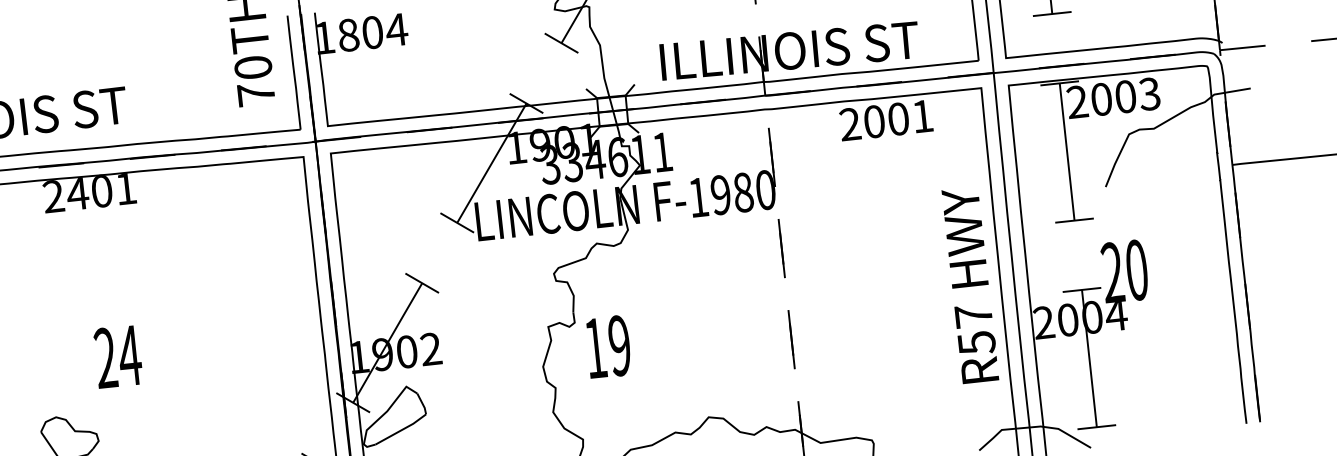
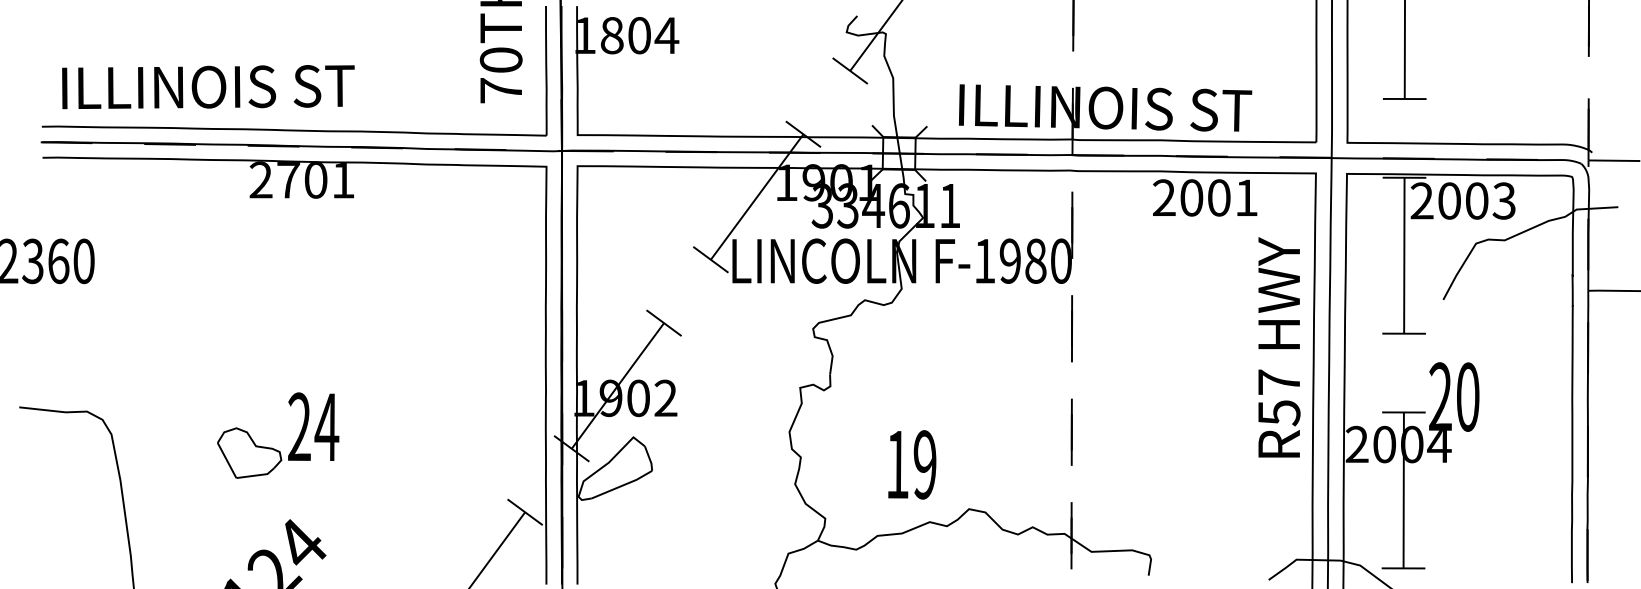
text: (77, 194) -> (288, 180), 2401 -> 2701
text: (970, 285) -> (1279, 347), moved
text: (608, 346) -> (912, 464), moved
text: (118, 356) -> (313, 426), moved

